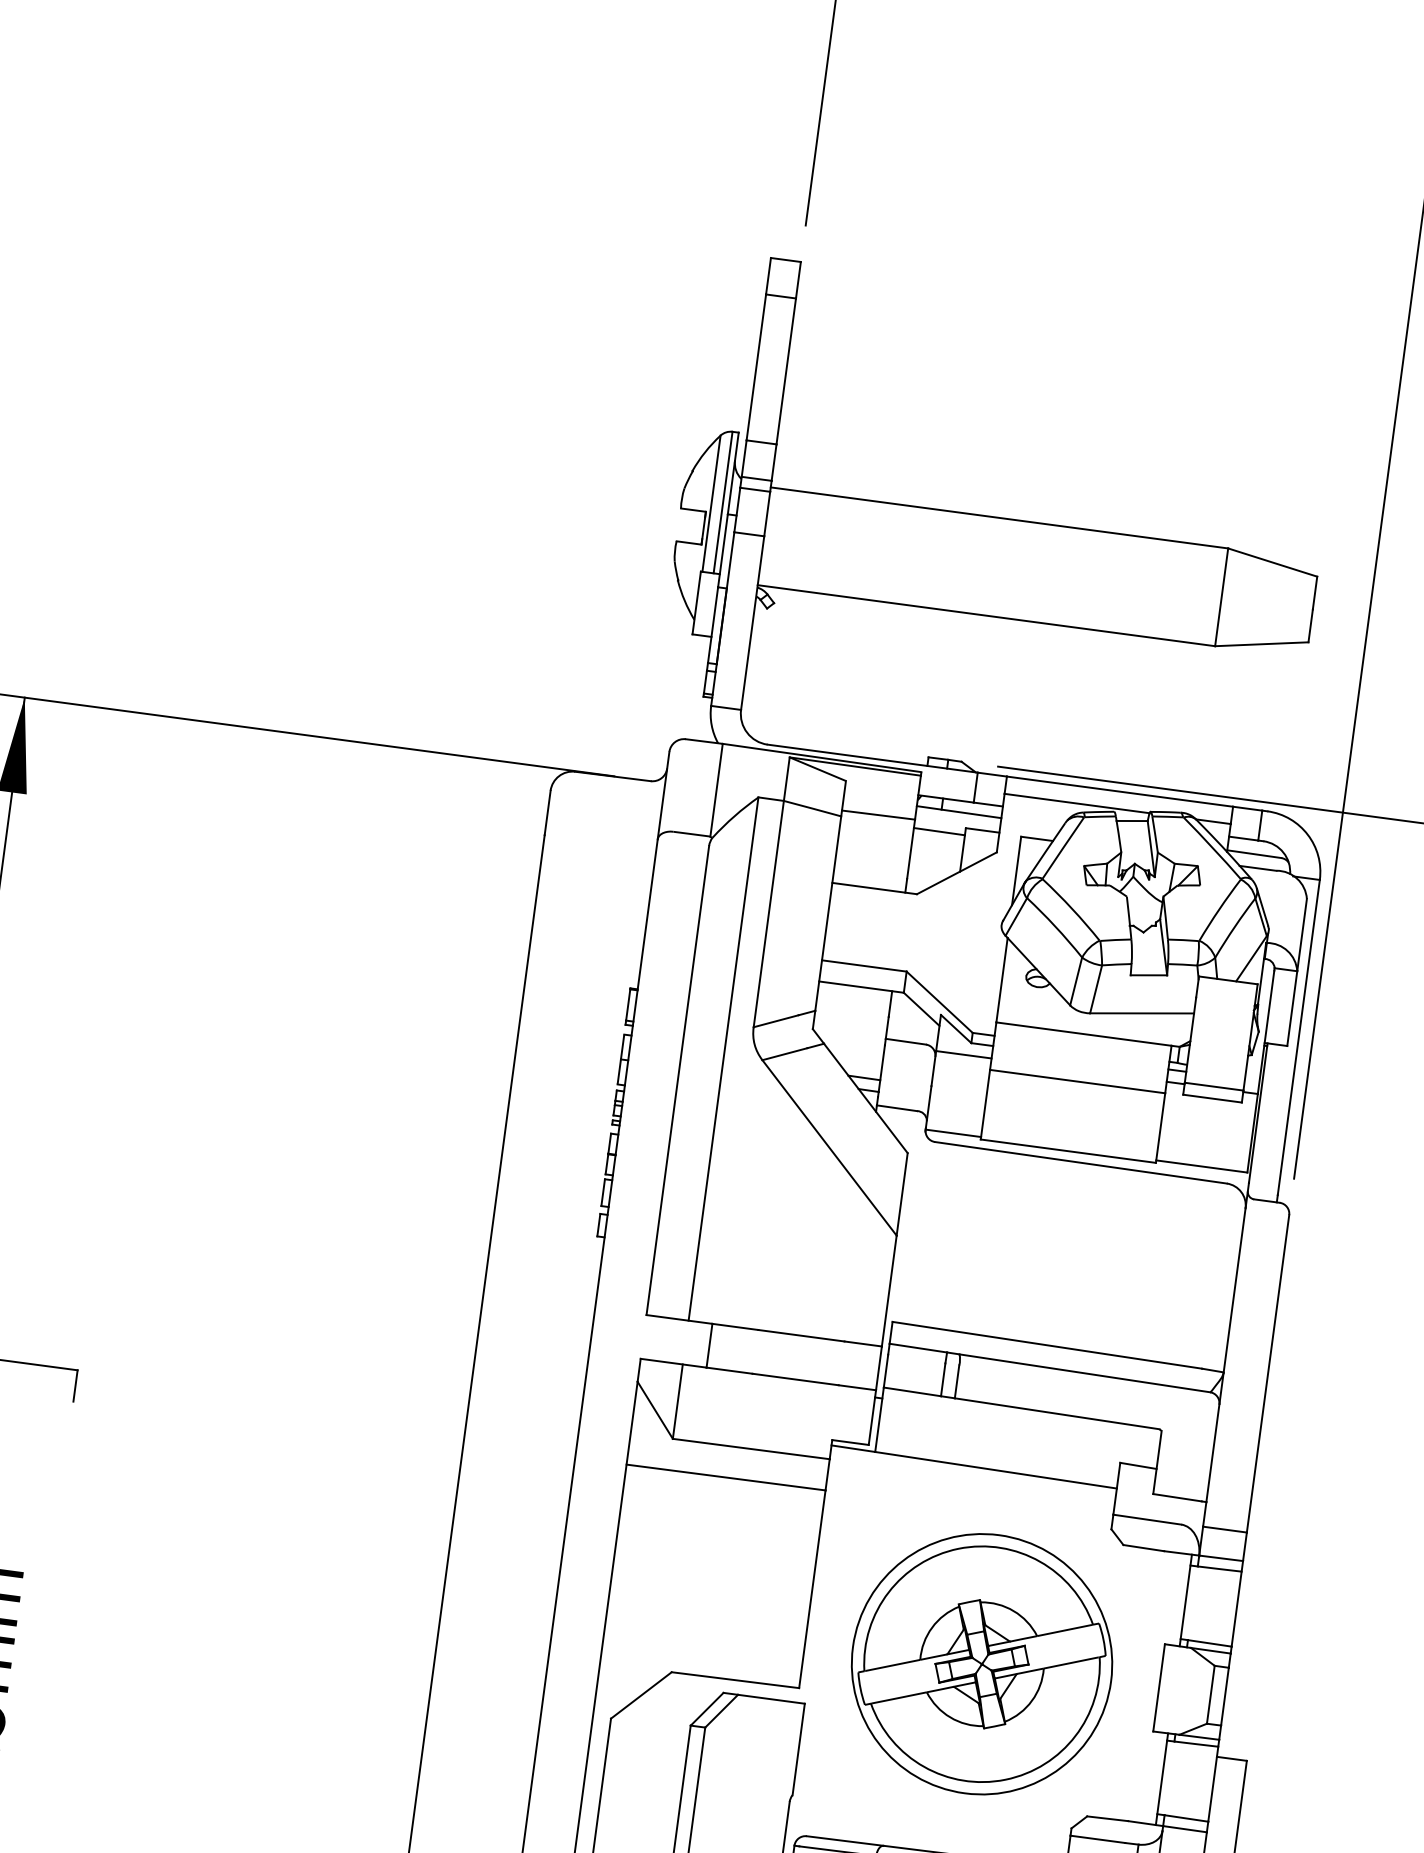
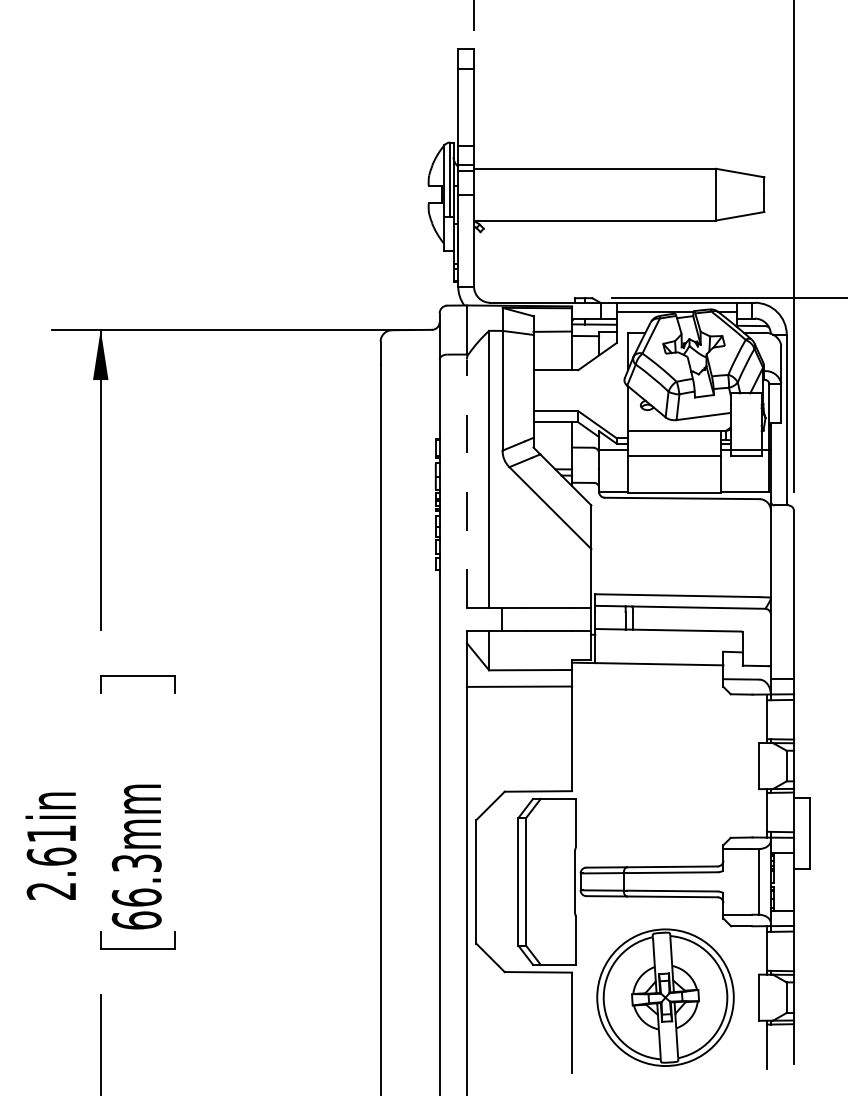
line: (677, 1080) -> (466, 483), solid -> dashed
part: (982, 1663) -> (665, 765), removed

